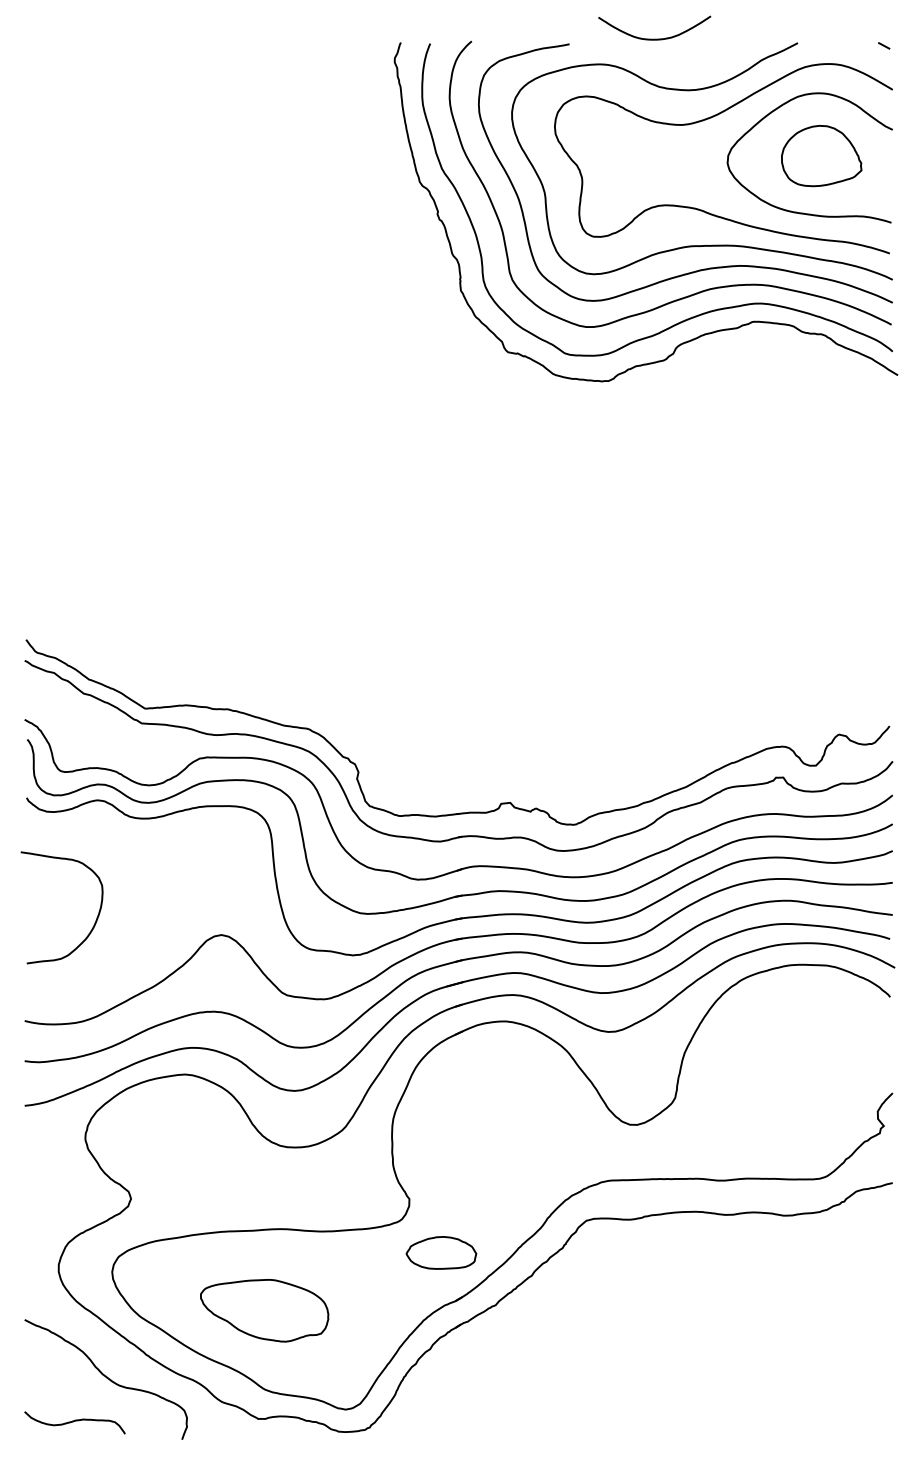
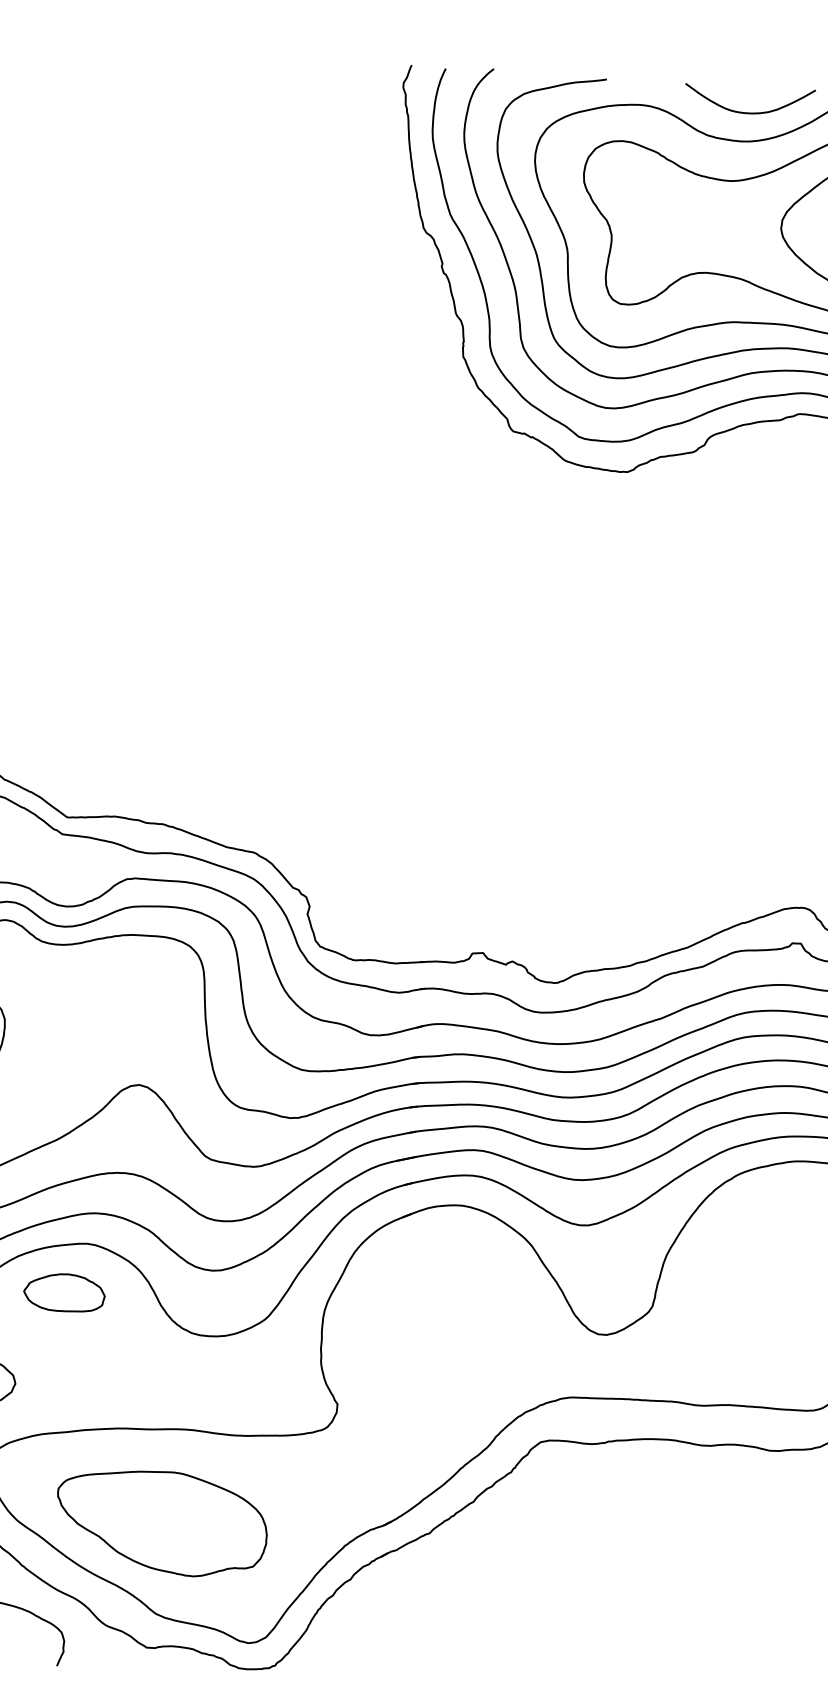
curve: (654, 38) -> (748, 111), moved
part: (441, 1252) -> (64, 1292), moved
part: (264, 1310) -> (161, 1522), size x1.43

